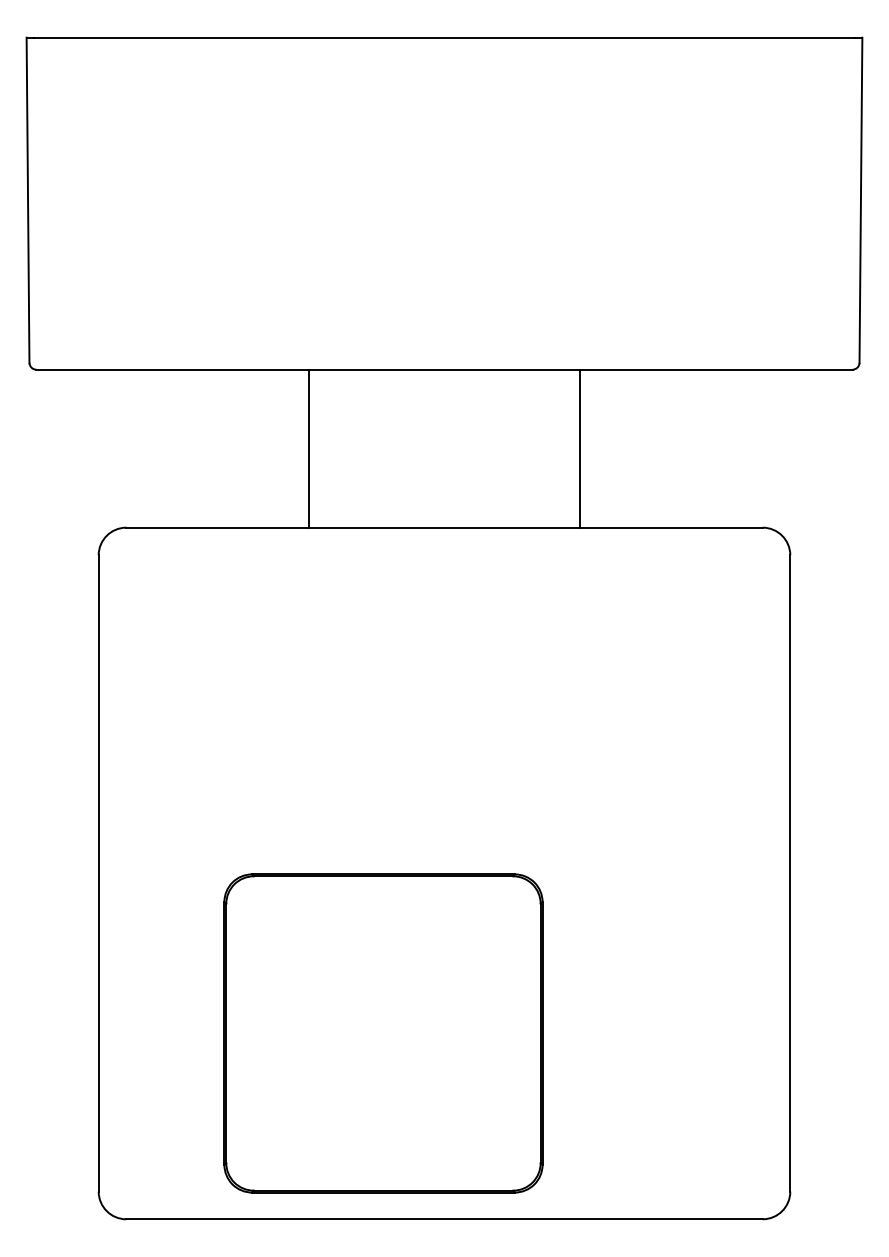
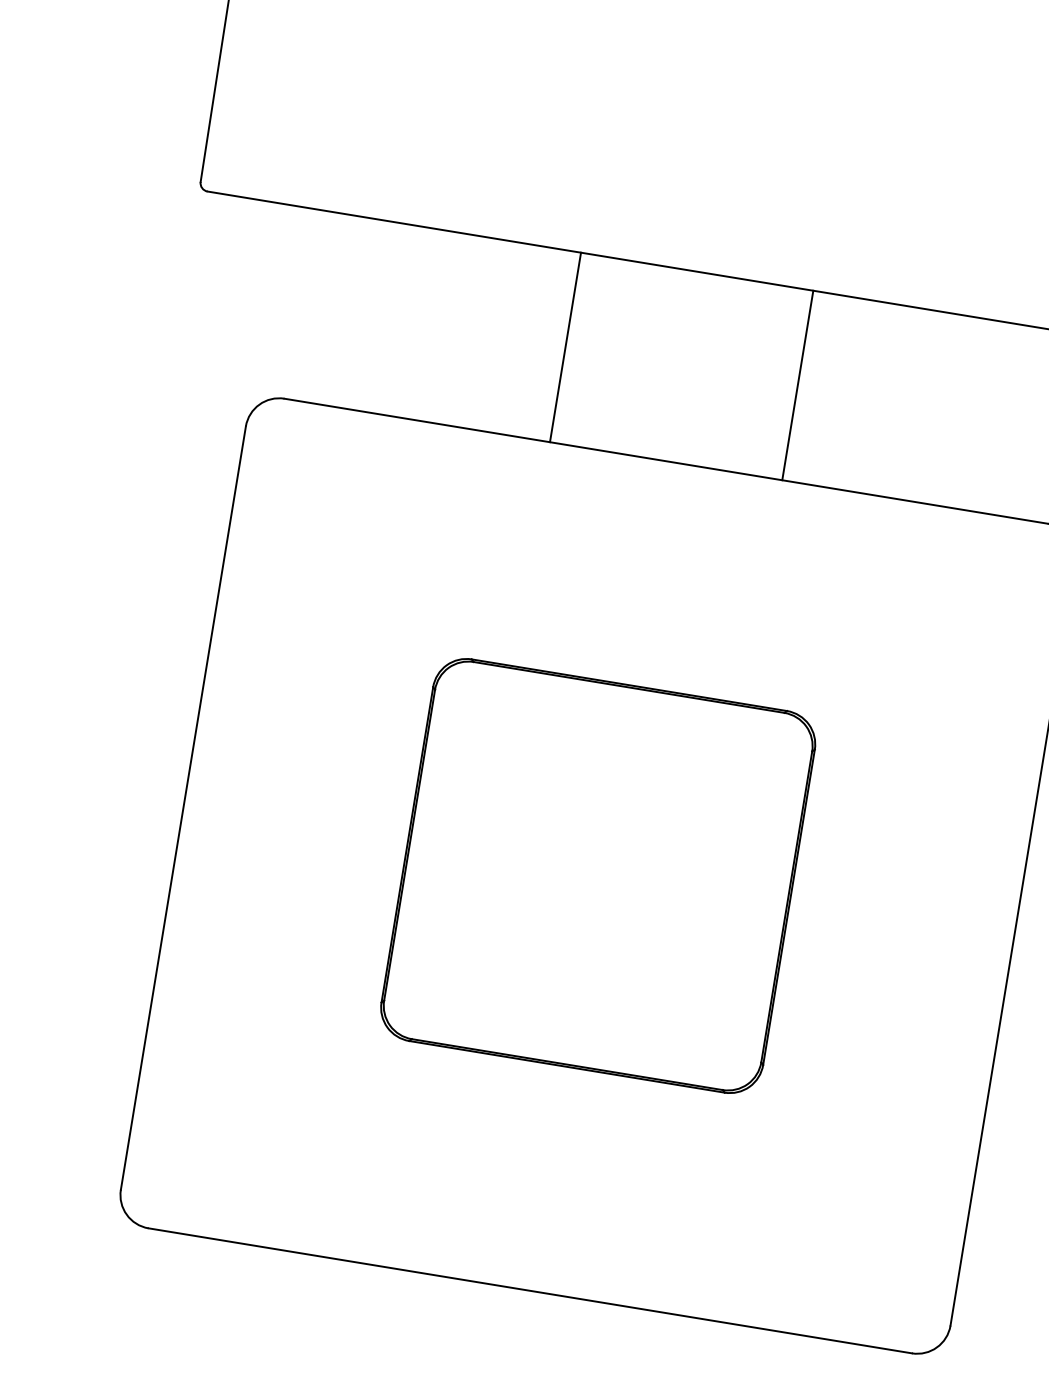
line: (308, 448) -> (565, 347), moved
line: (580, 448) -> (798, 385), moved
part: (383, 1033) -> (598, 876), moved

